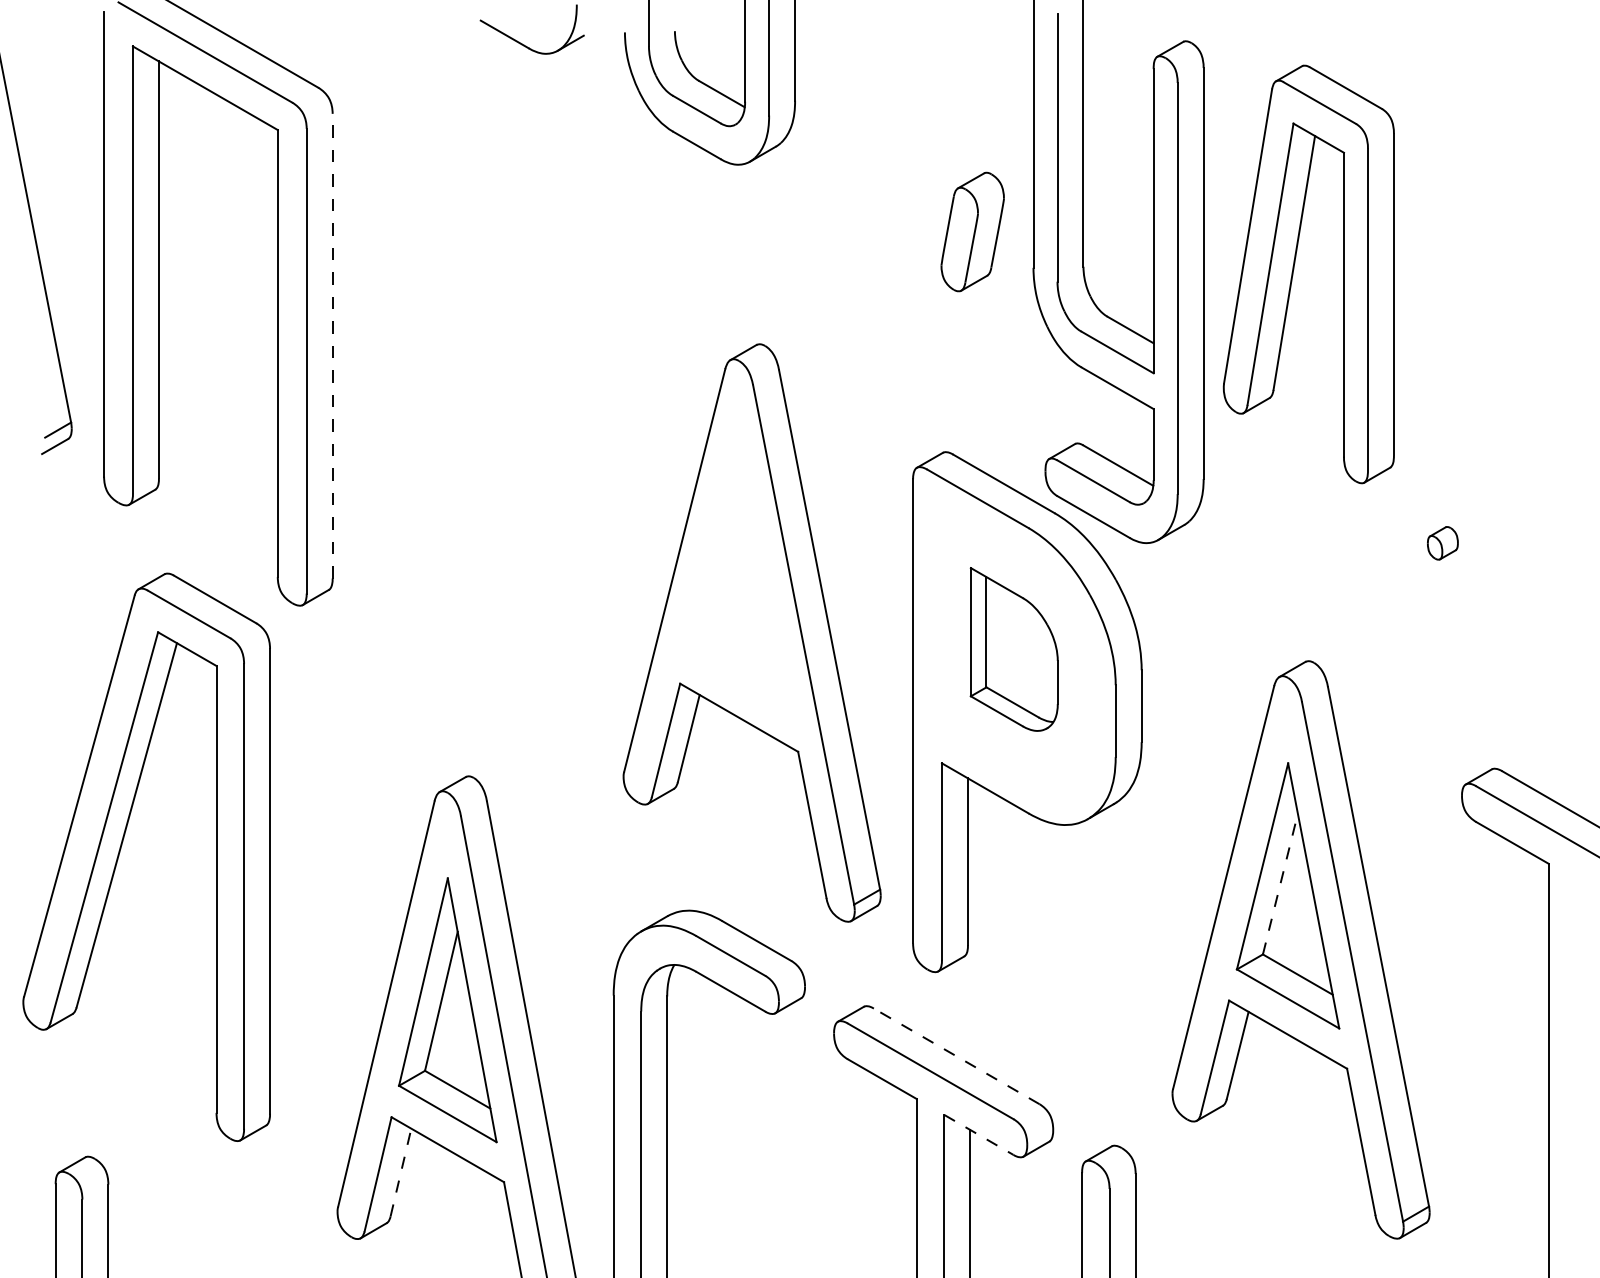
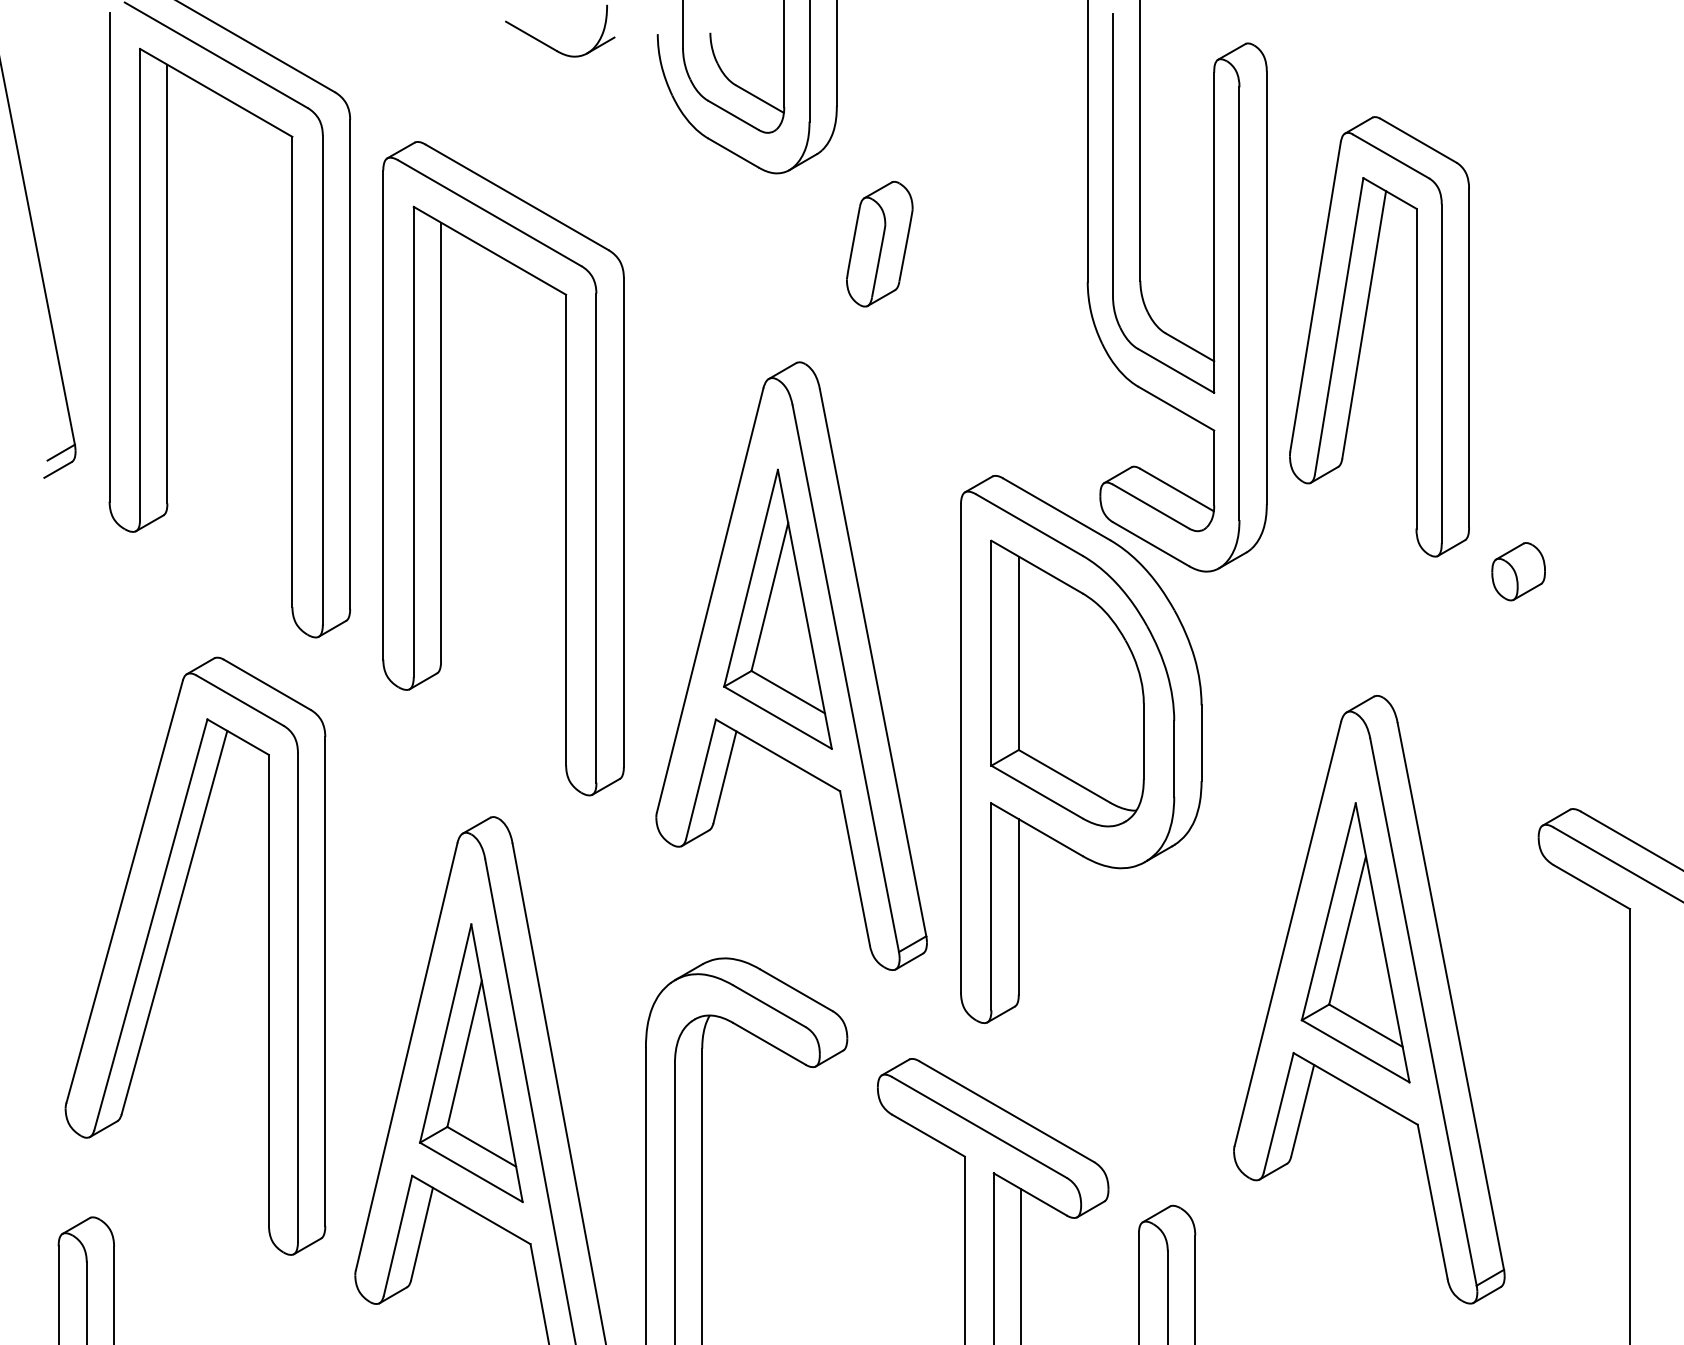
part: (972, 232) -> (879, 244), moved
part: (1293, 274) -> (1363, 336), moved
line: (332, 345) -> (350, 363), dashed -> solid
part: (419, 445) -> (441, 468), added
part: (1442, 543) -> (1518, 571), size x1.67
part: (738, 578) -> (777, 608), added
part: (1014, 649) -> (1067, 683), size x1.67
part: (122, 847) -> (169, 945), moved
line: (1280, 884) -> (1347, 930), dashed -> solid
line: (956, 1056) -> (1006, 1111), dashed -> solid
line: (979, 1135) -> (1030, 1194), dashed -> solid
line: (401, 1172) -> (422, 1233), dashed -> solid

